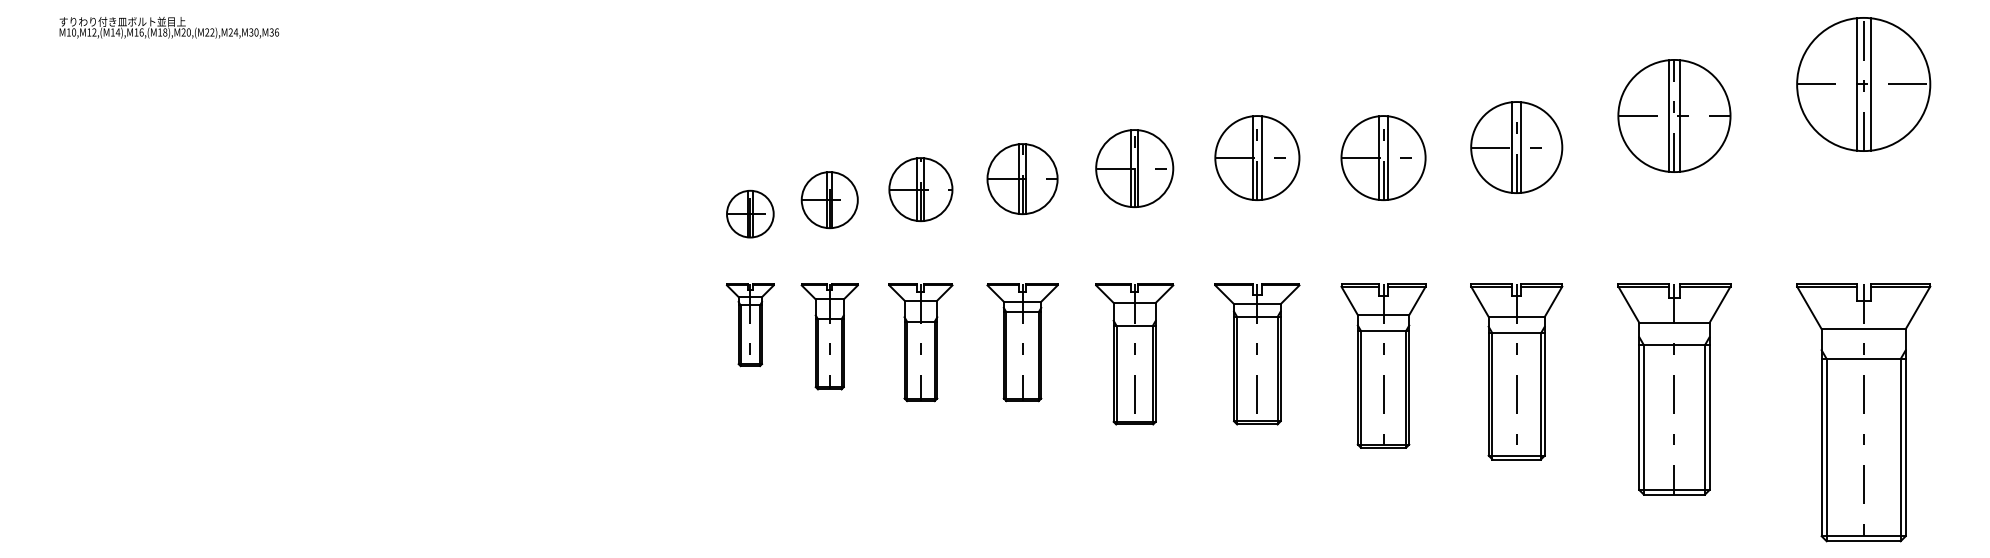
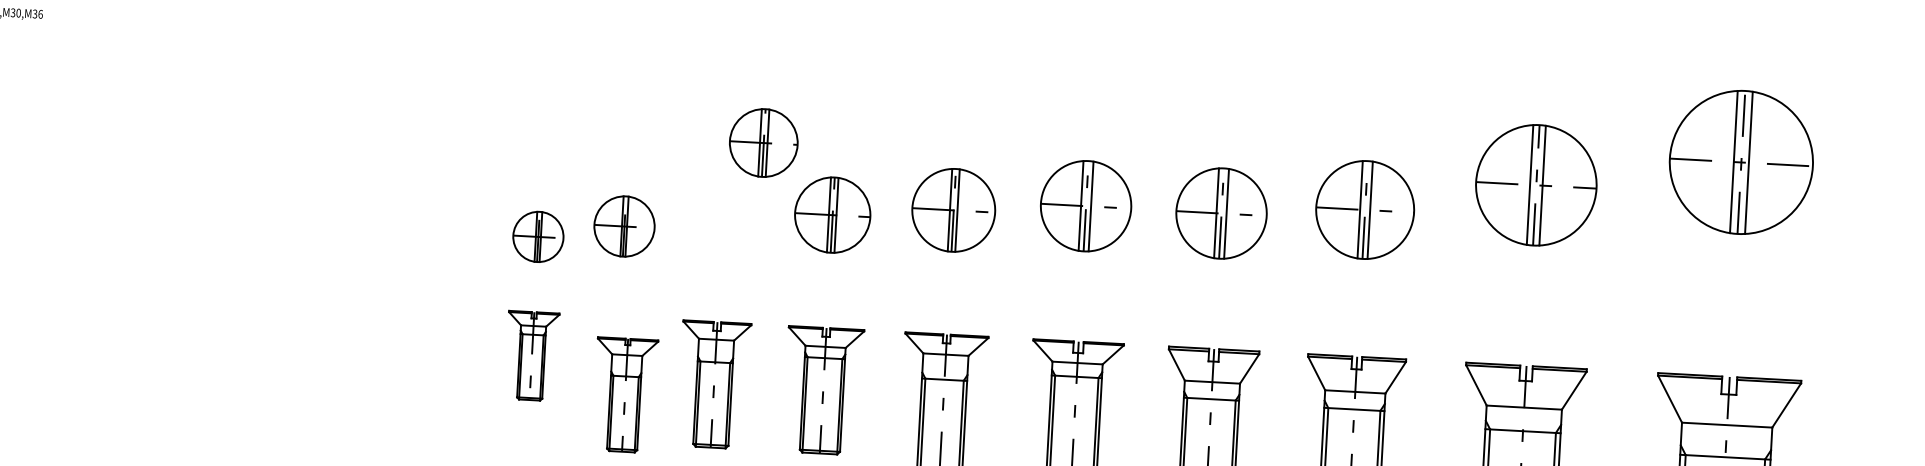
part: (920, 189) -> (763, 142), moved
part: (829, 336) -> (624, 394), moved

